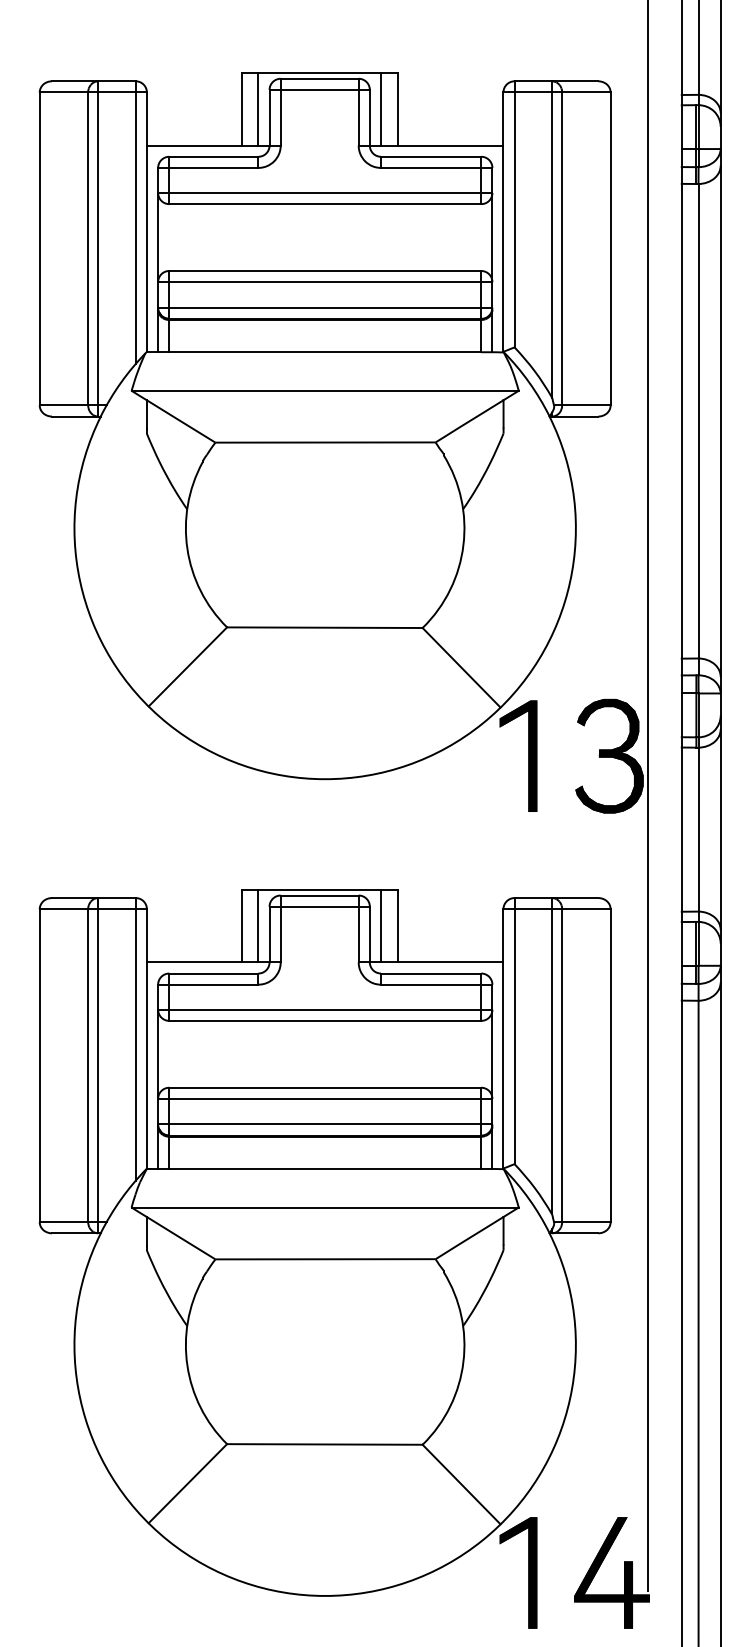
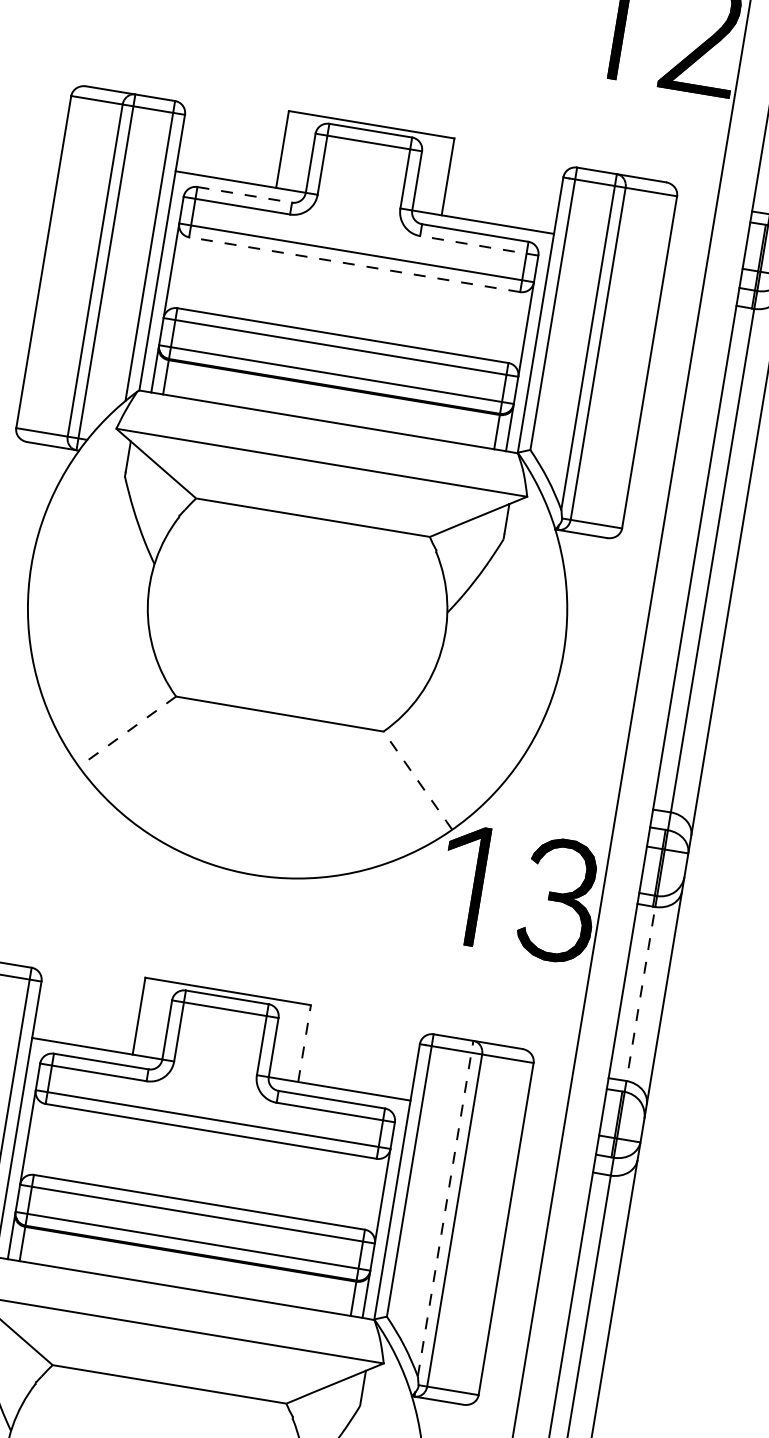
line: (258, 109) -> (300, 152), removed
line: (380, 109) -> (429, 173), removed
line: (213, 156) -> (244, 194), solid -> dashed
line: (436, 167) -> (479, 245), solid -> dashed
line: (325, 204) -> (354, 265), solid -> dashed
line: (187, 666) -> (127, 731), solid -> dashed
line: (461, 667) -> (417, 780), solid -> dashed
line: (698, 834) -> (639, 999), solid -> dashed
line: (258, 925) -> (157, 1018), removed
line: (380, 925) -> (286, 1039), removed
line: (397, 925) -> (304, 1042), solid -> dashed
line: (552, 1055) -> (446, 1208), solid -> dashed

